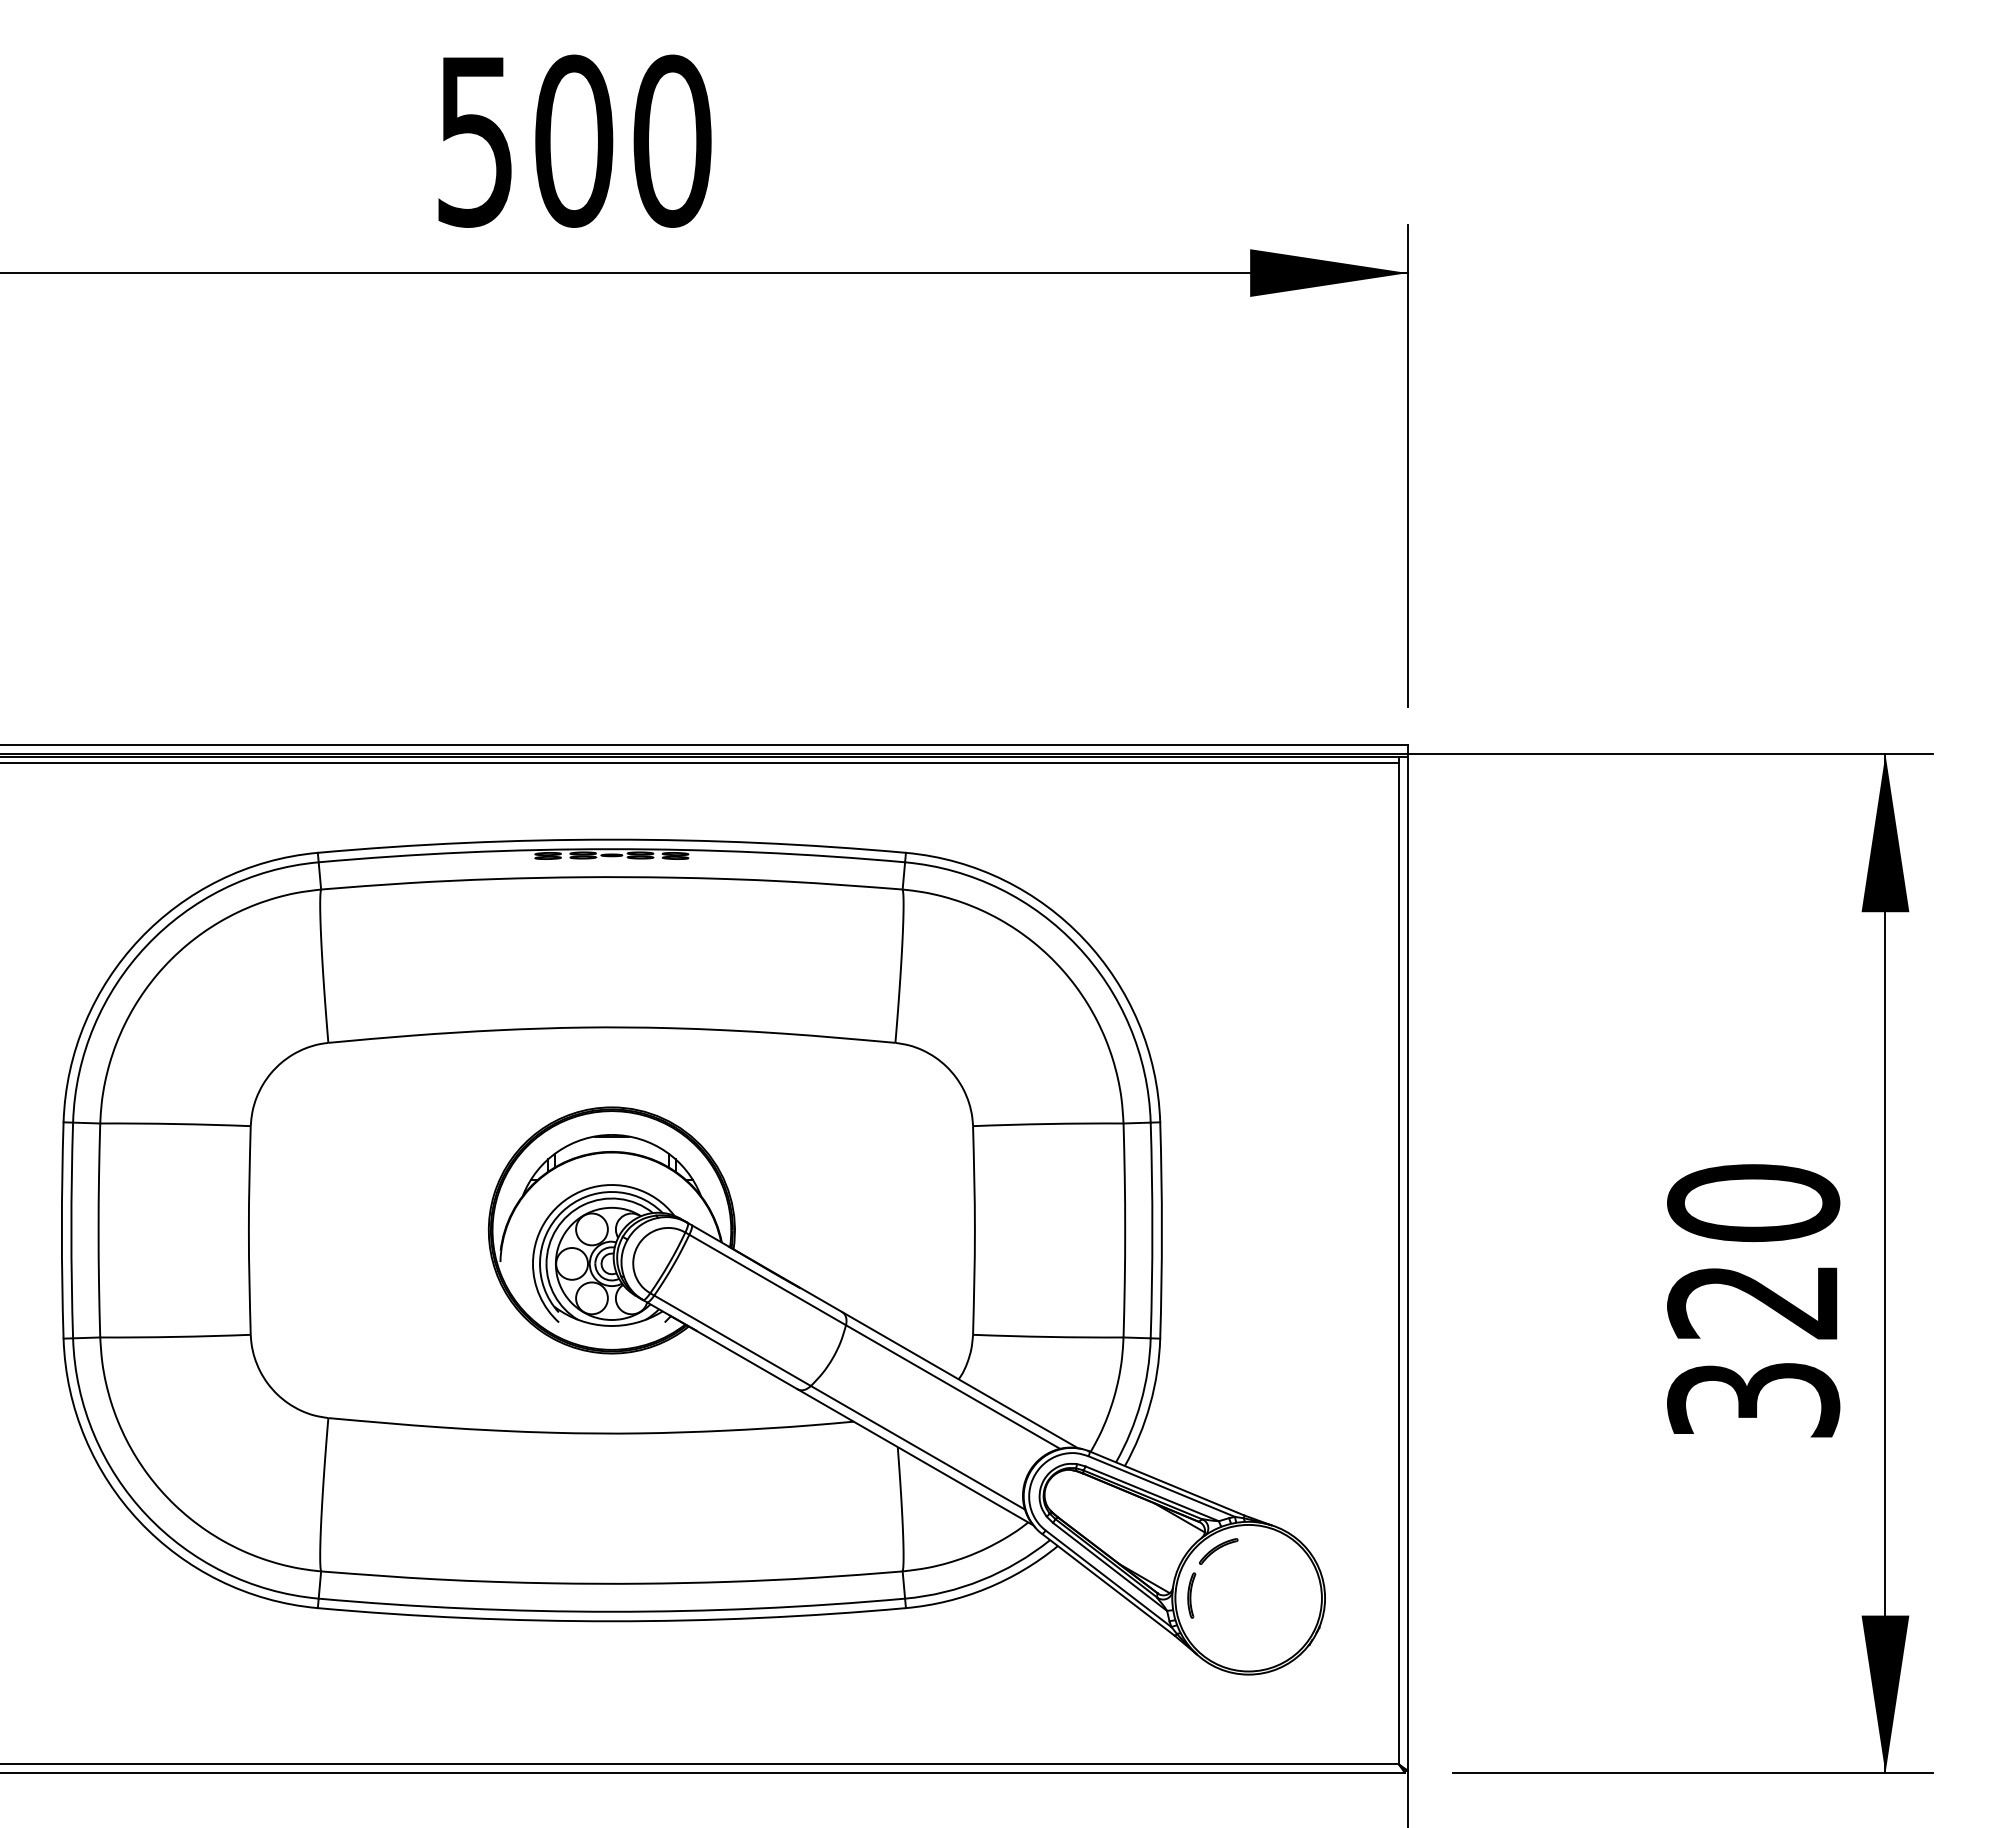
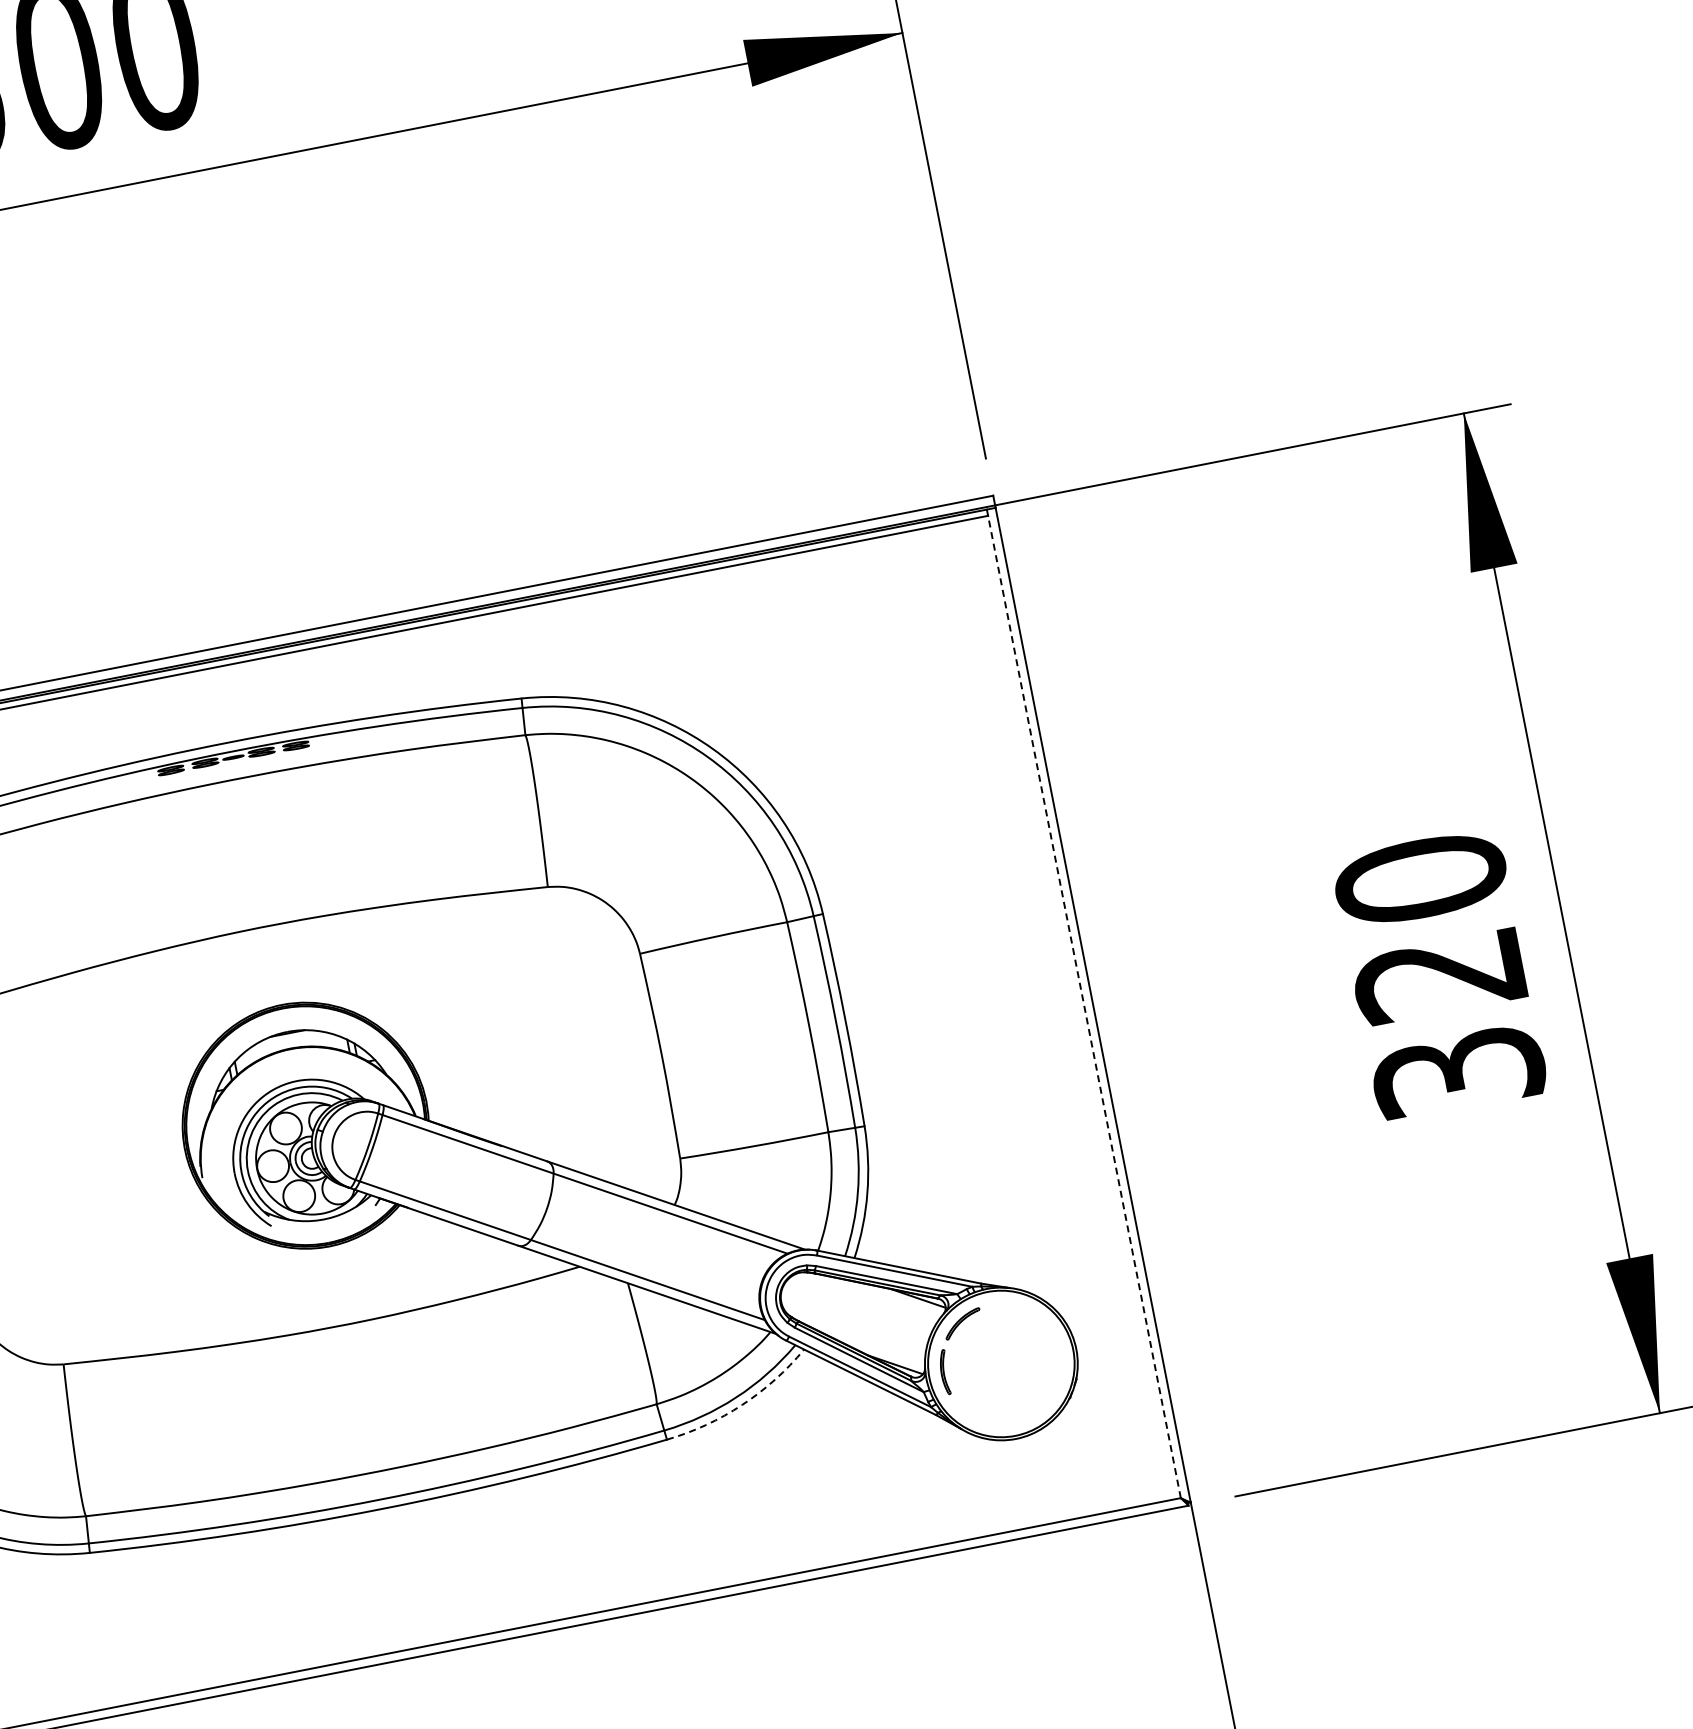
line: (1398, 1263) -> (1083, 1006), solid -> dashed
arc: (986, 1588) -> (742, 1404), solid -> dashed

